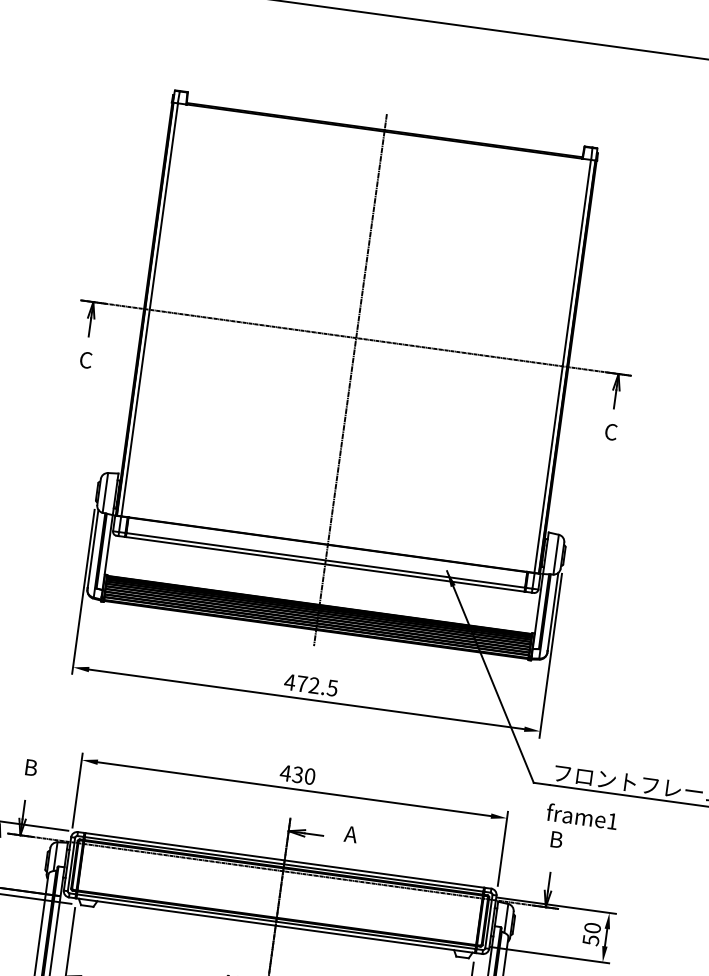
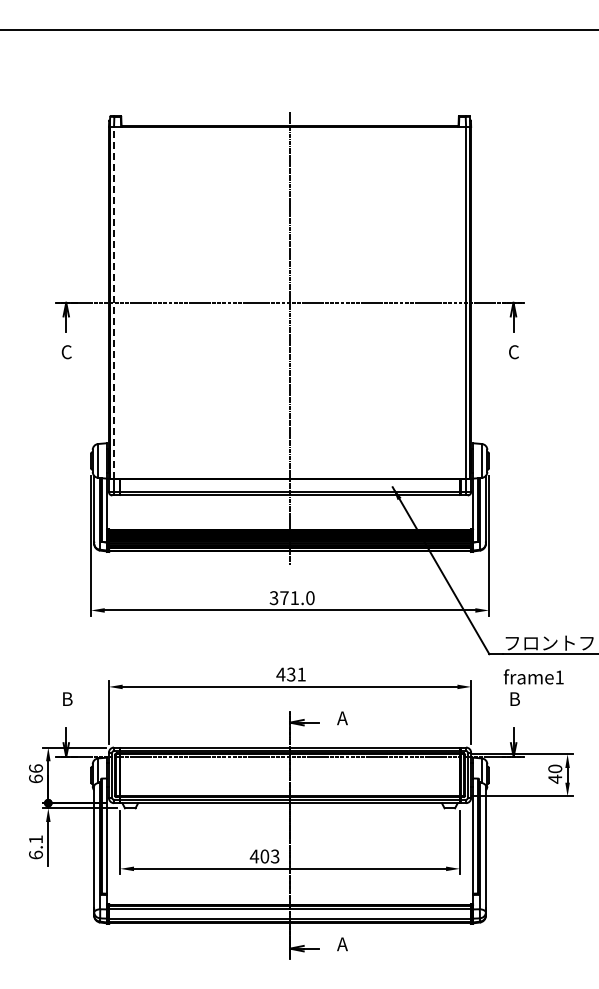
line: (150, 309) -> (114, 302), solid -> dashed
text: (310, 685) -> (291, 598), 472.5 -> 371.0
text: (309, 776) -> (301, 674), 430 -> 431
text: (591, 939) -> (555, 778), 50 -> 40

